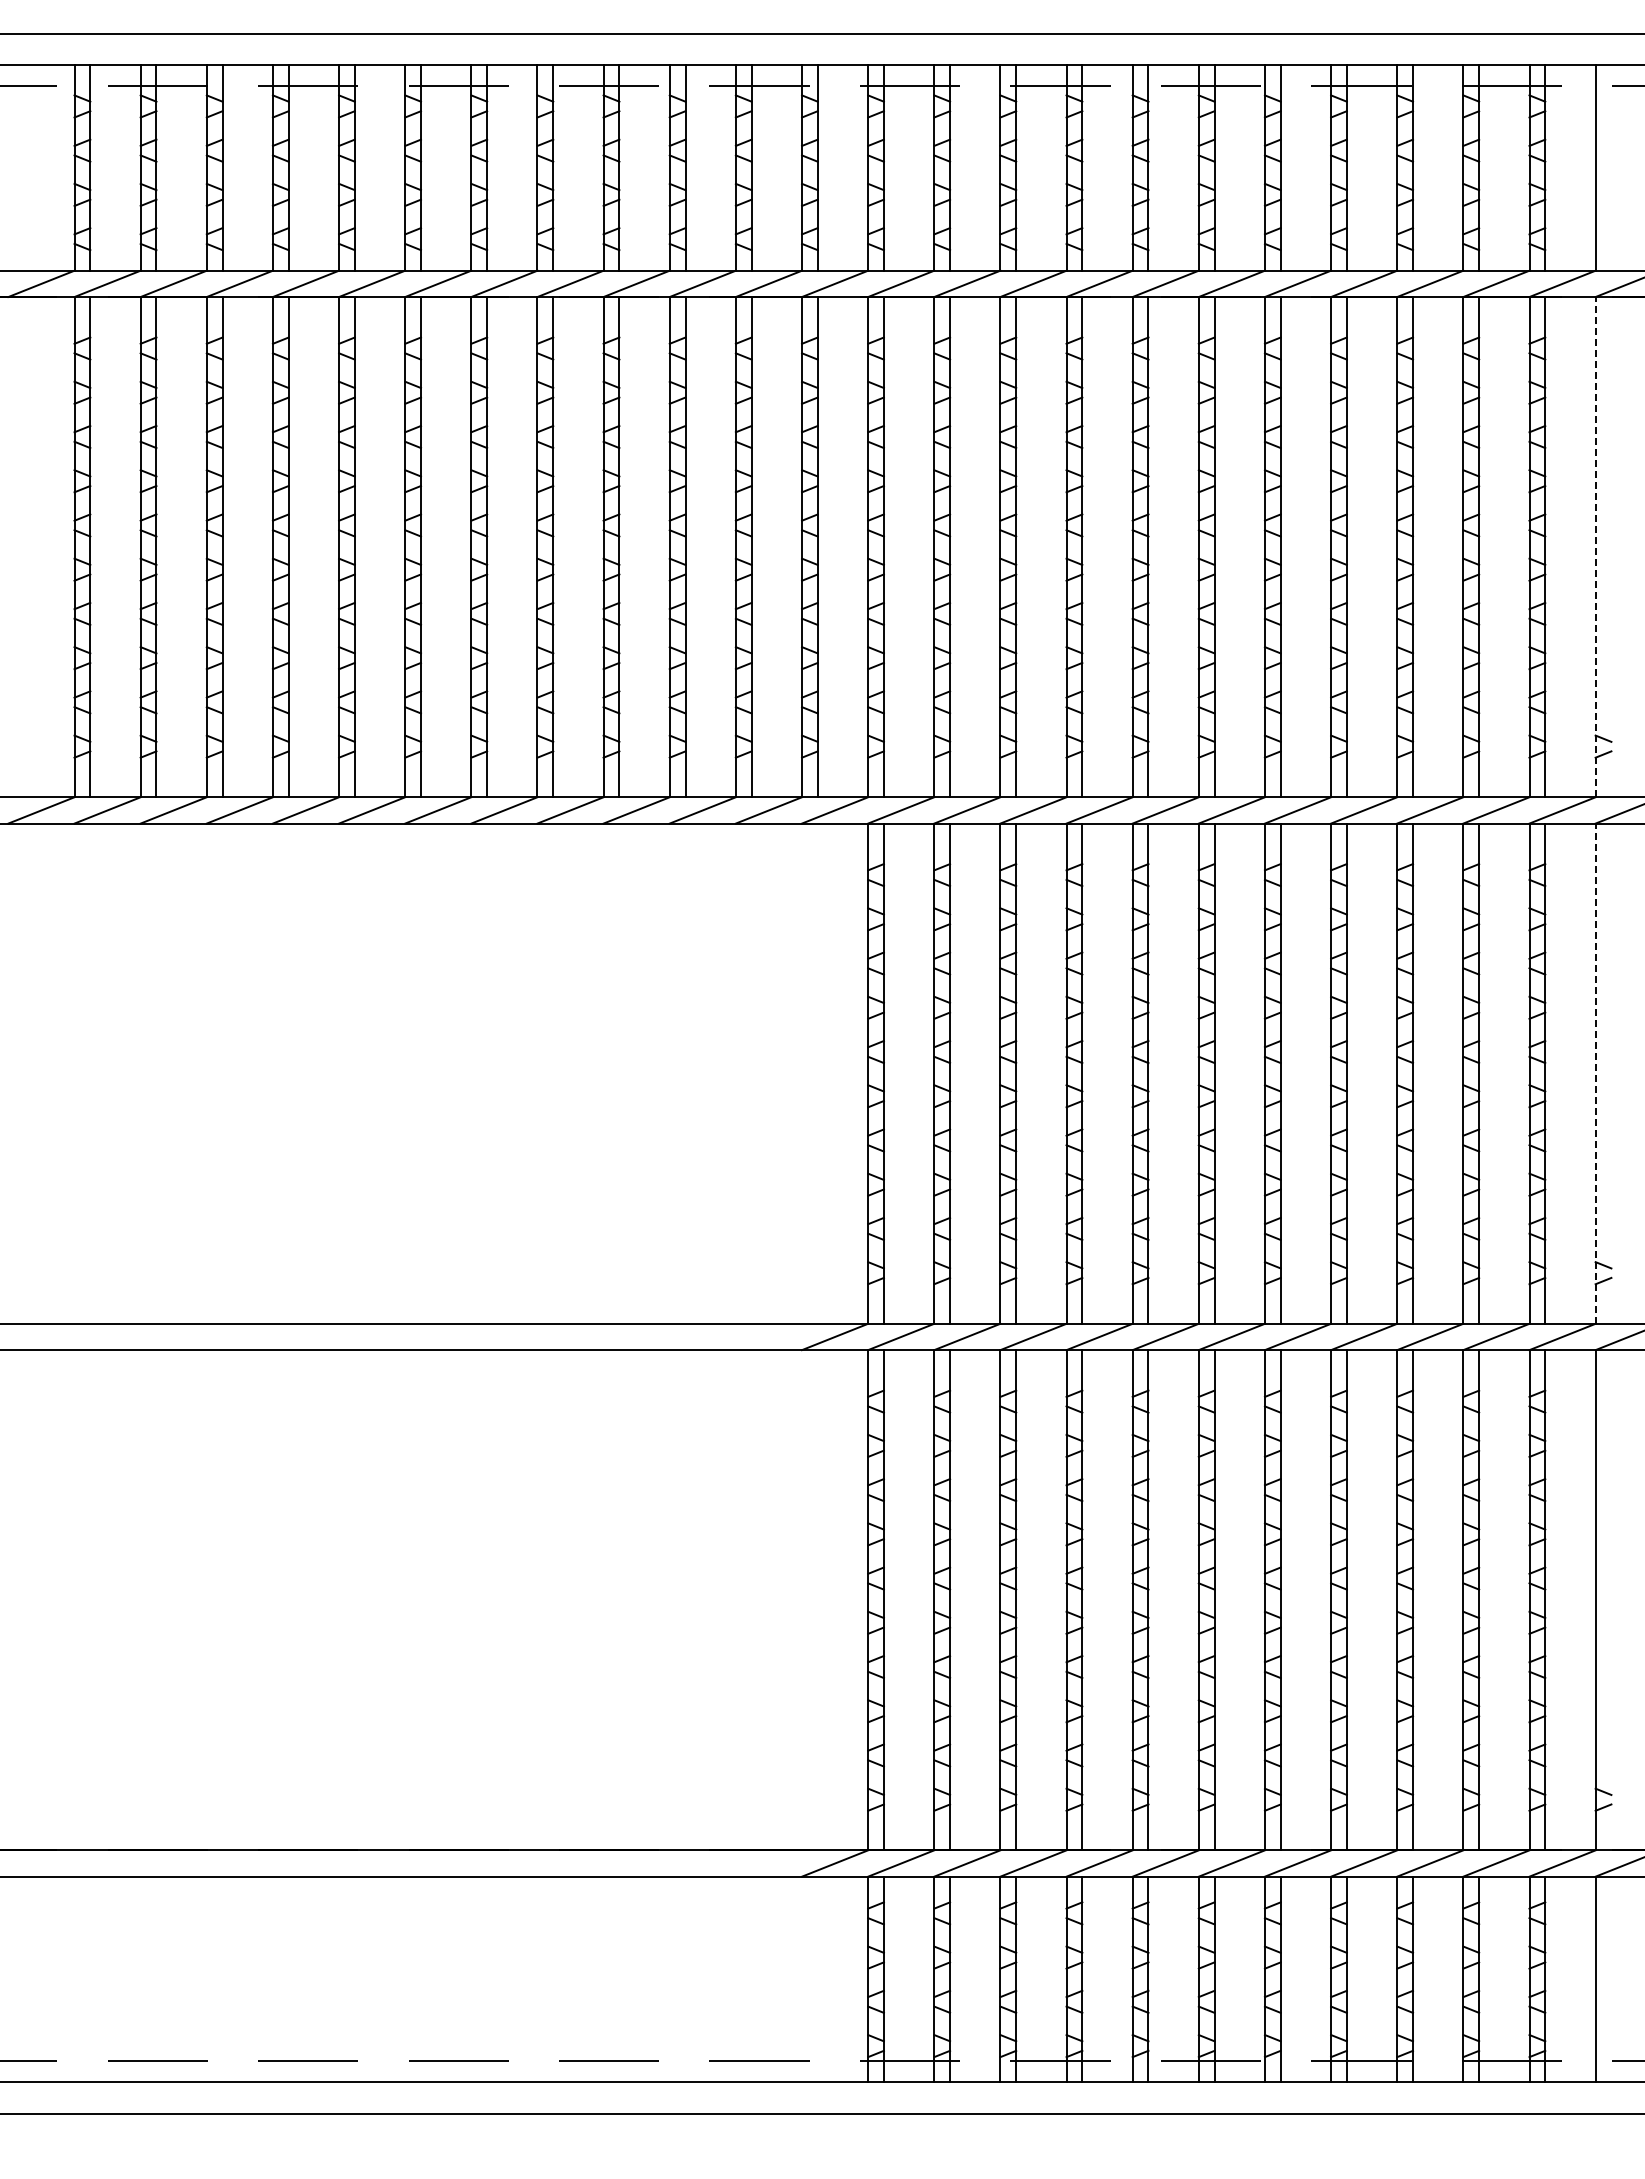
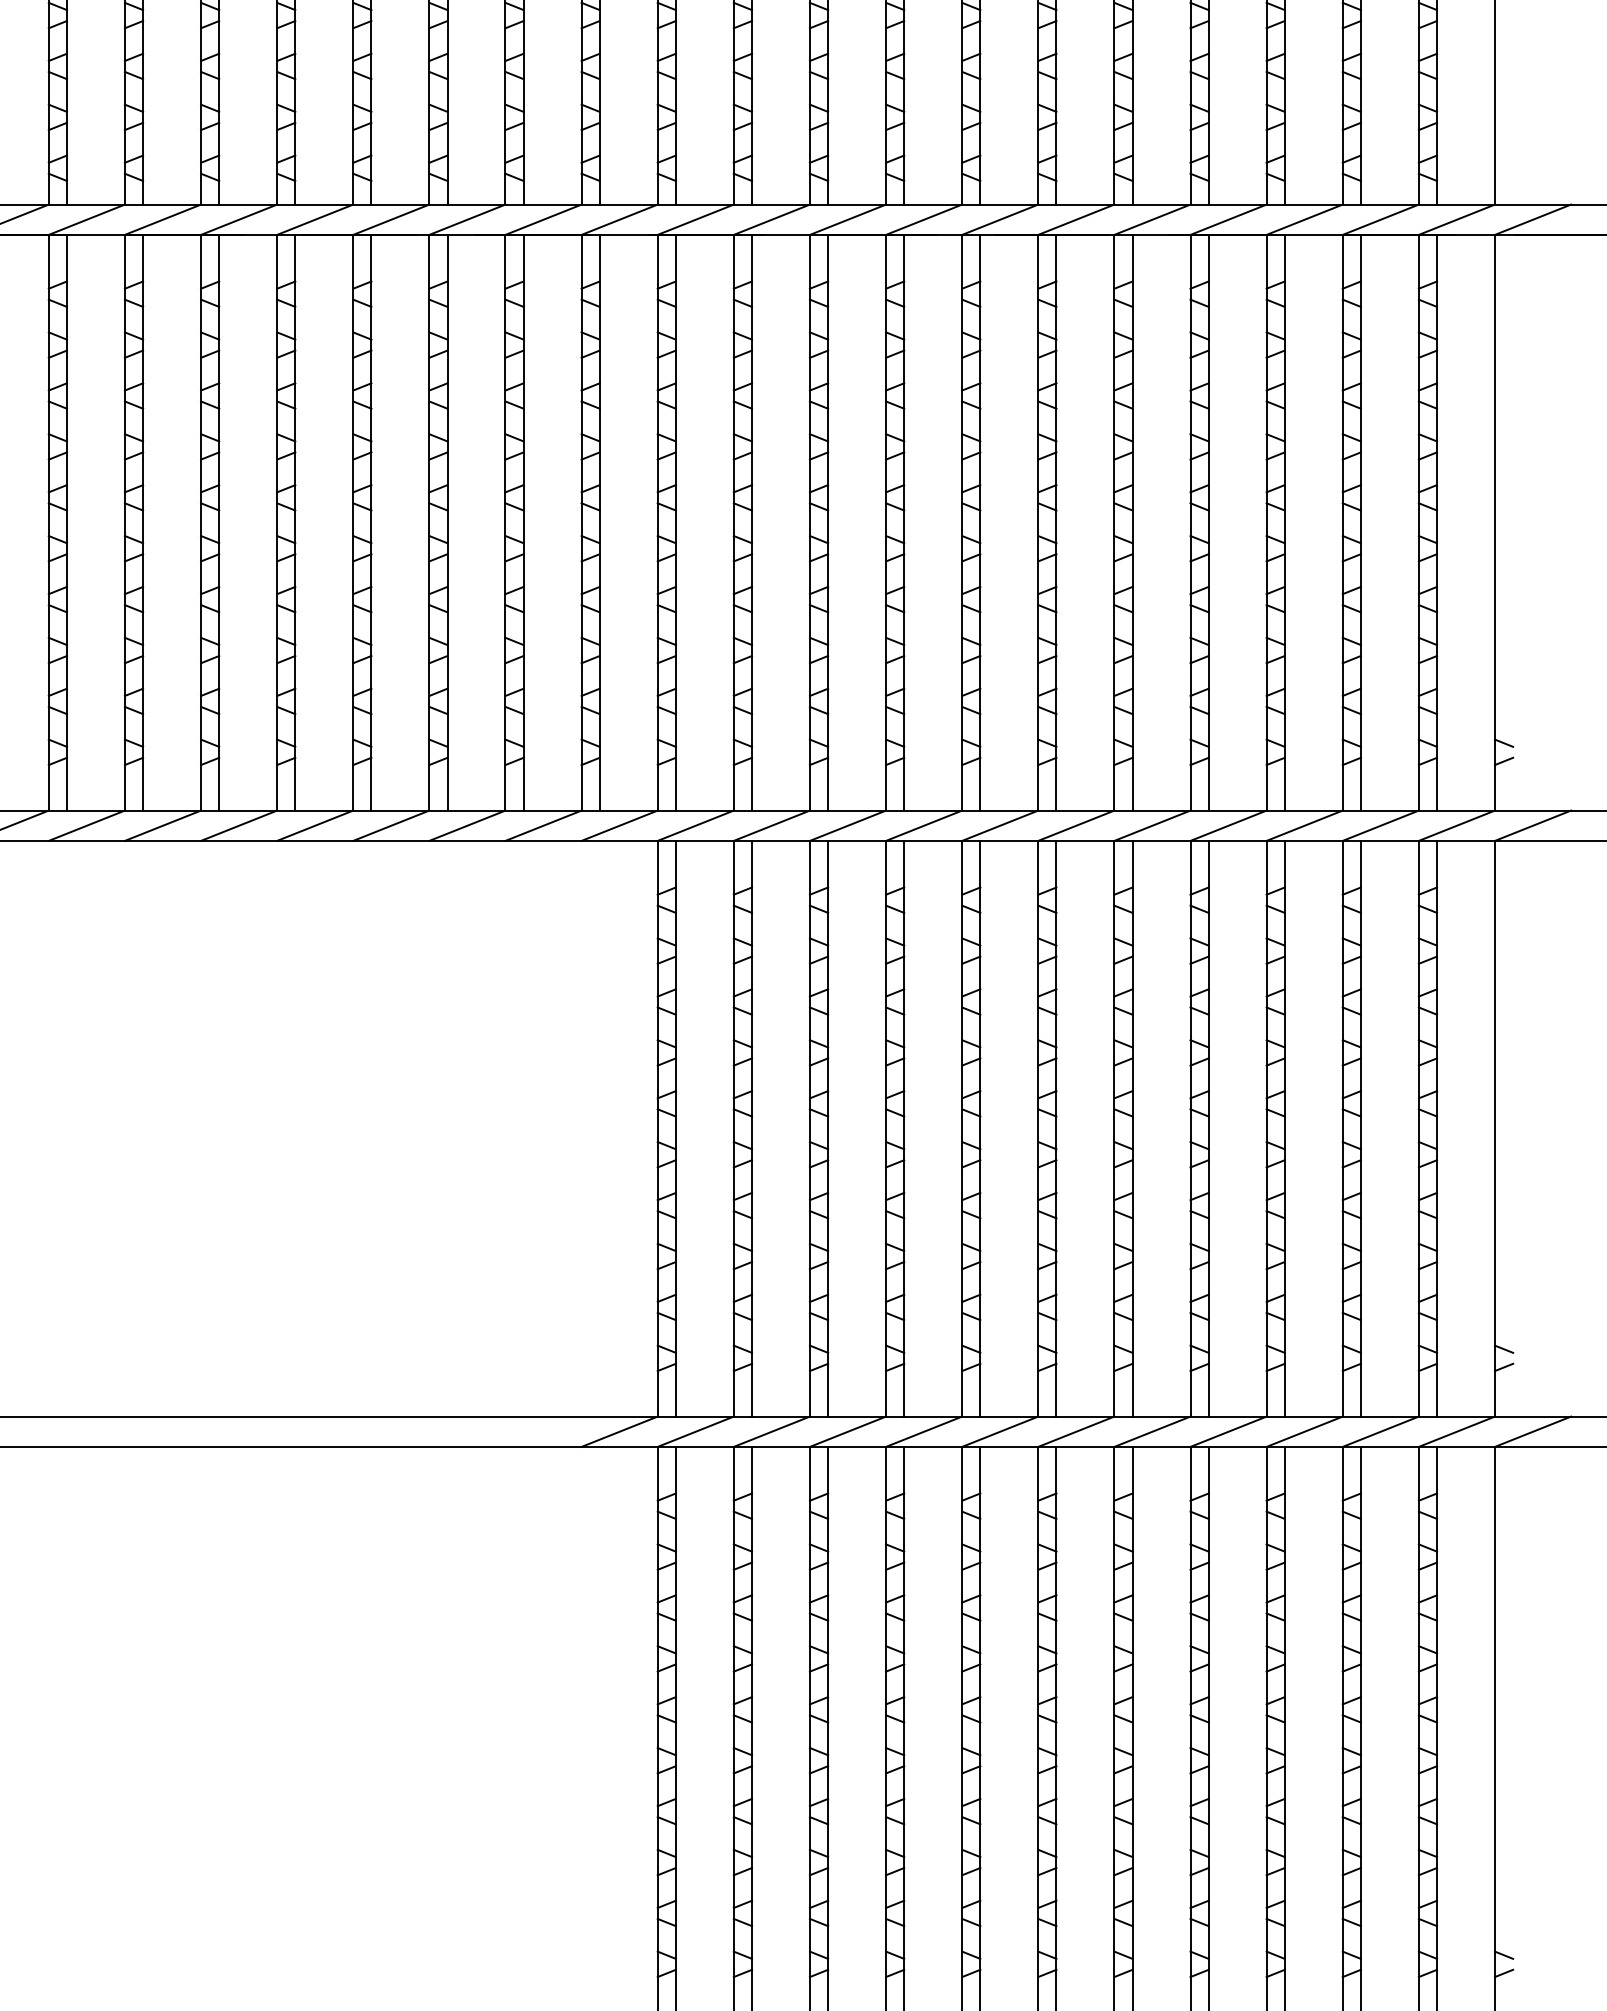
line: (1595, 546) -> (1494, 522), dashed -> solid
line: (1595, 1073) -> (1494, 1128), dashed -> solid

